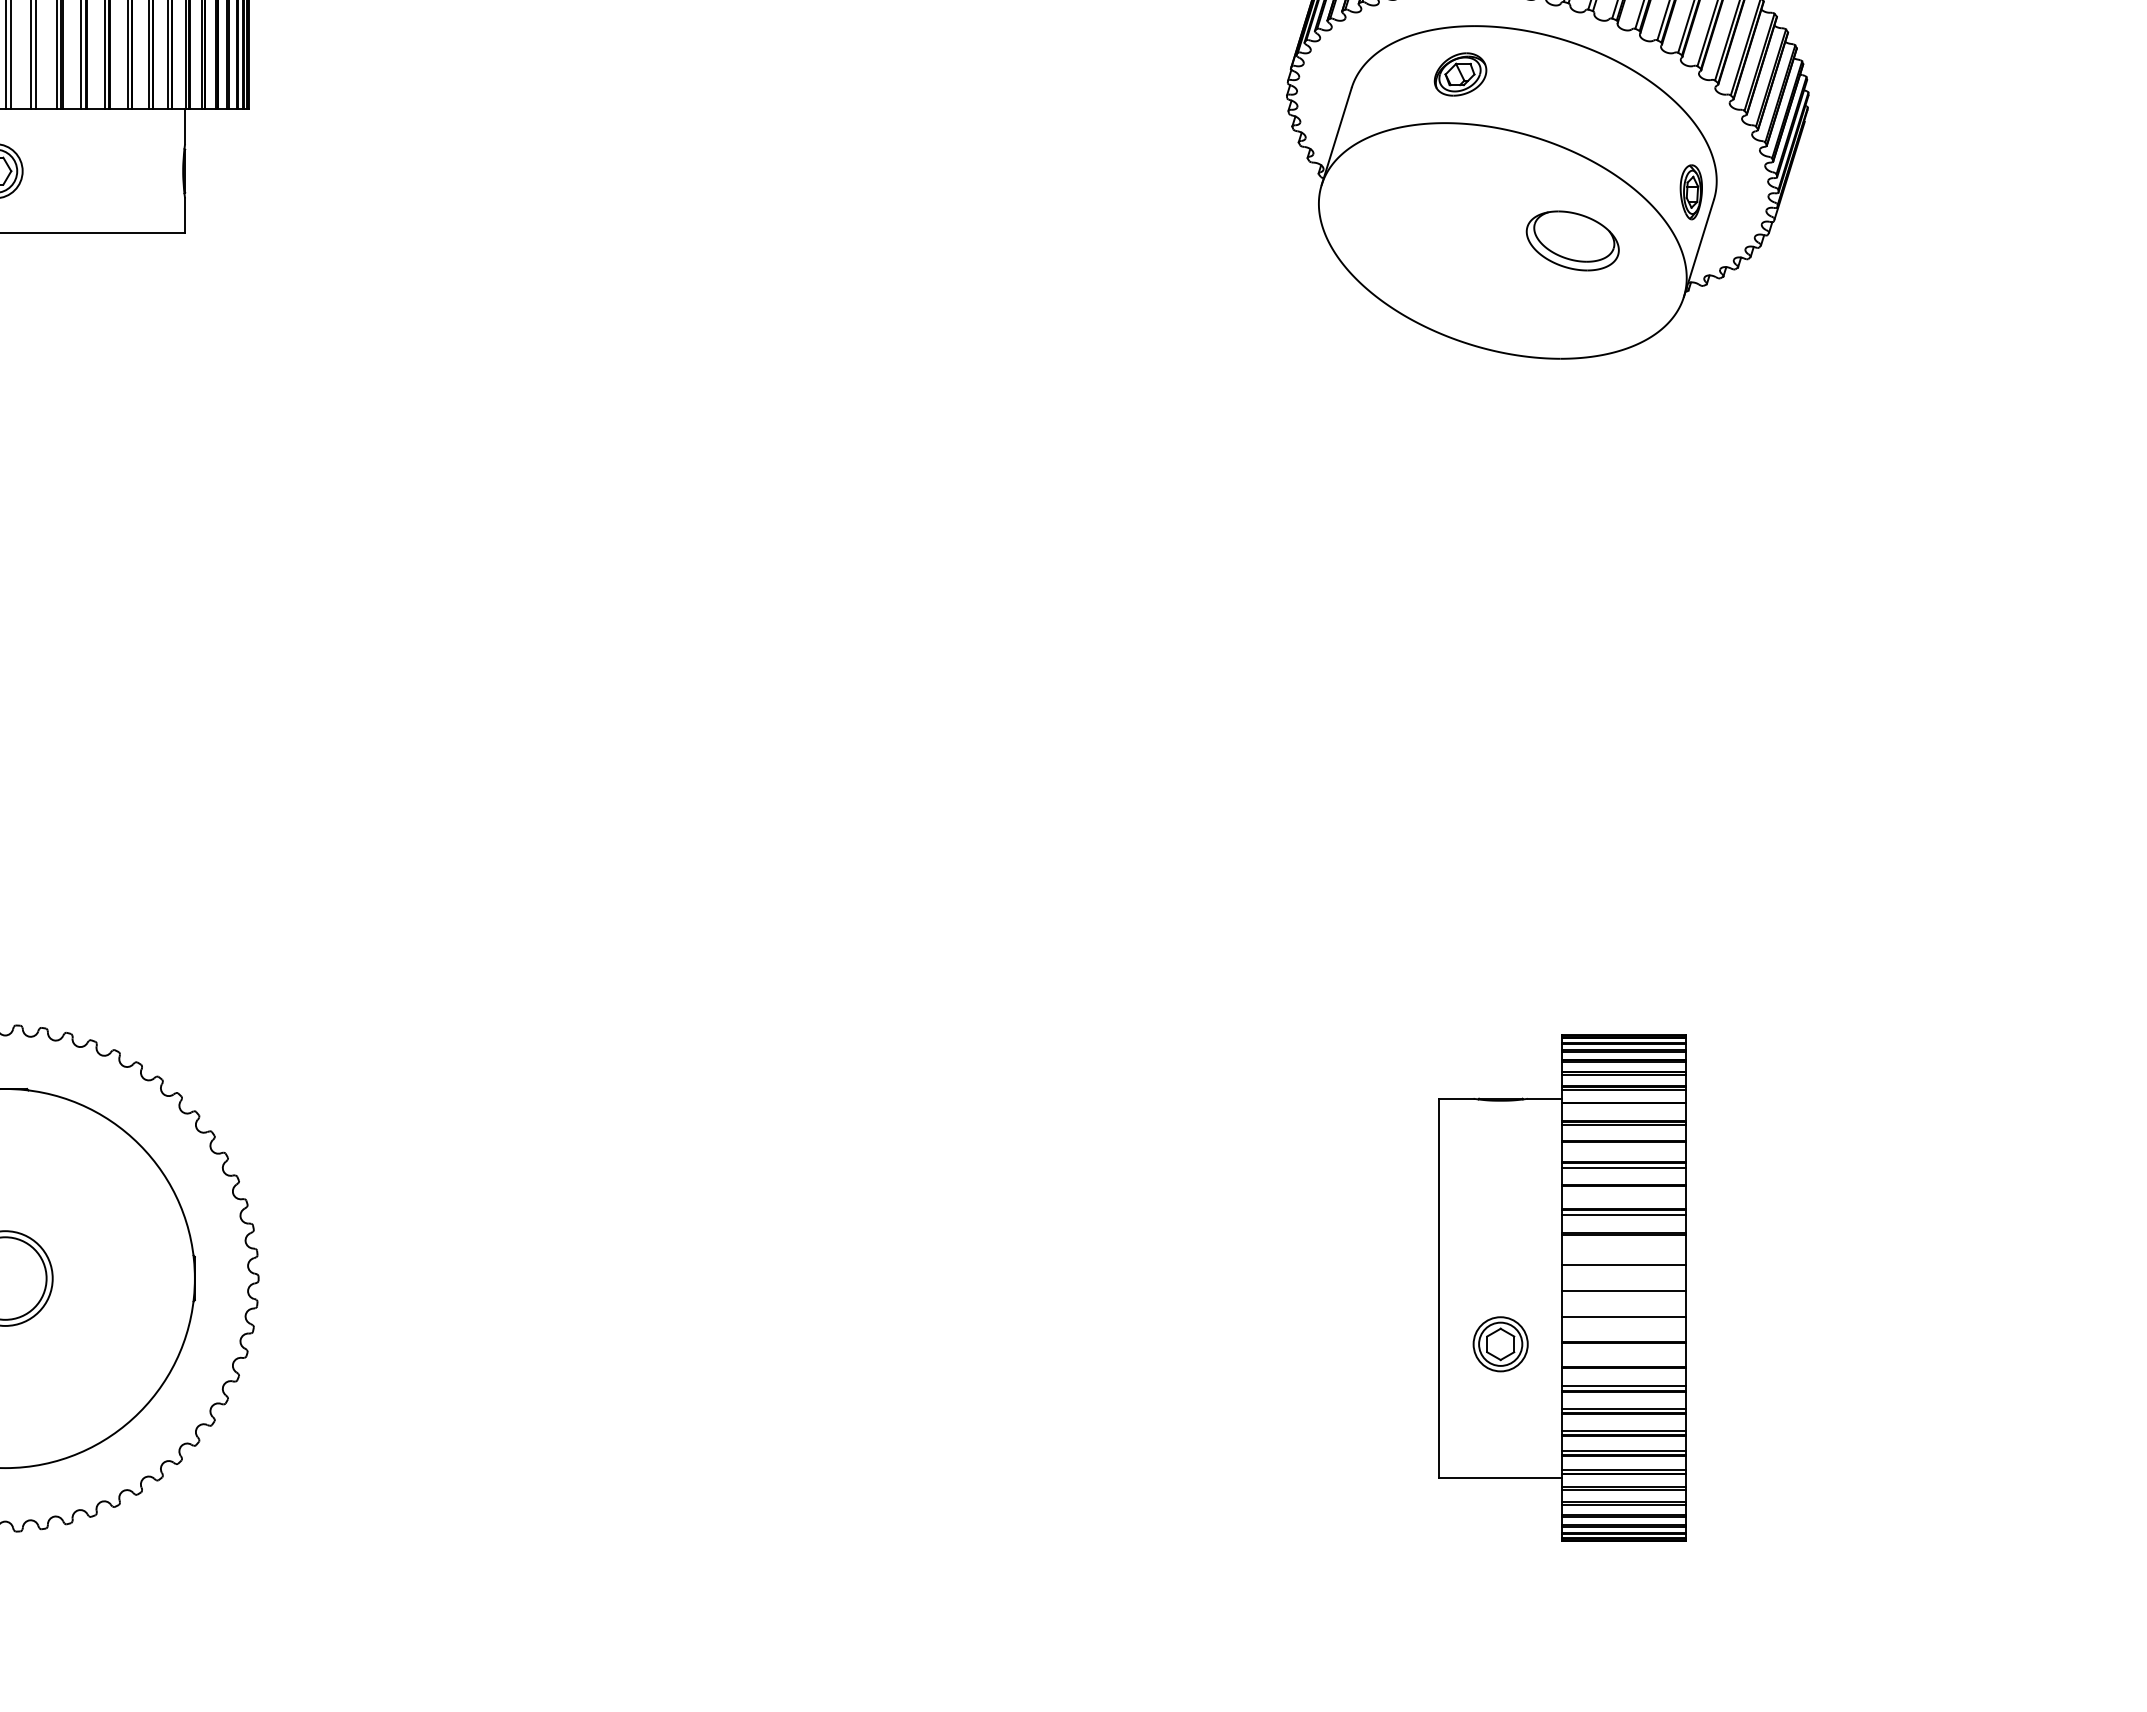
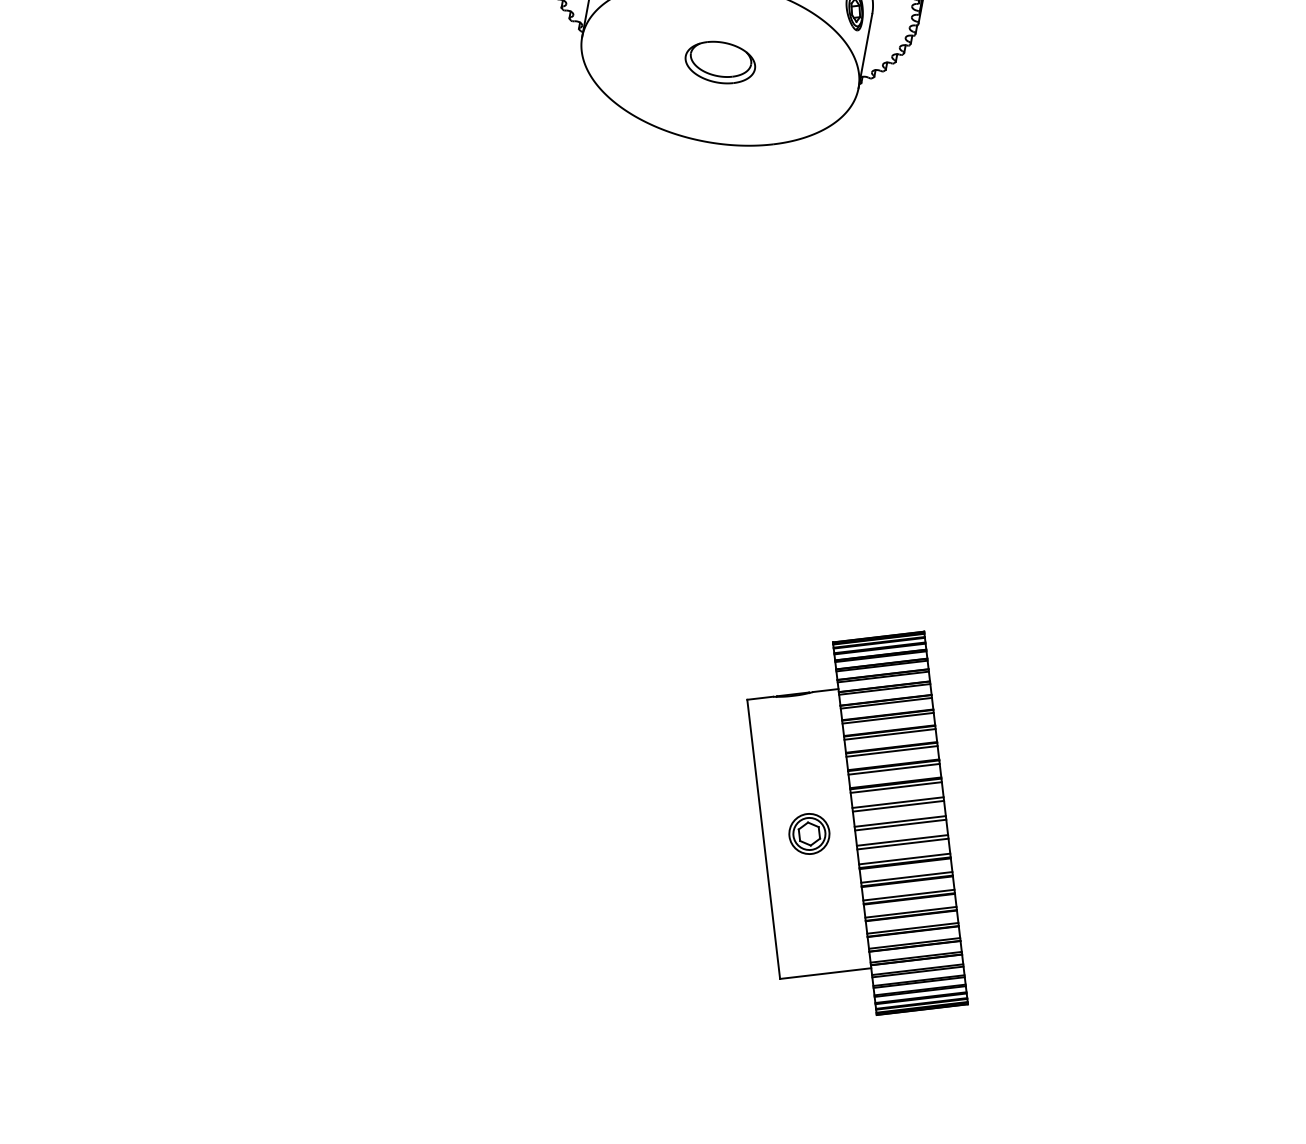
part: (1572, 240) -> (720, 62), moved
line: (1624, 1106) -> (884, 689), added
line: (1624, 1145) -> (888, 718), added
line: (1624, 1190) -> (892, 751), added
line: (1624, 1239) -> (896, 787), added
line: (1624, 1260) -> (898, 802), added
line: (1624, 1285) -> (900, 821), added
line: (1624, 1311) -> (902, 840), added
line: (1624, 1336) -> (904, 858), added
part: (1500, 1344) -> (809, 834), moved
line: (1624, 1361) -> (906, 877), added

